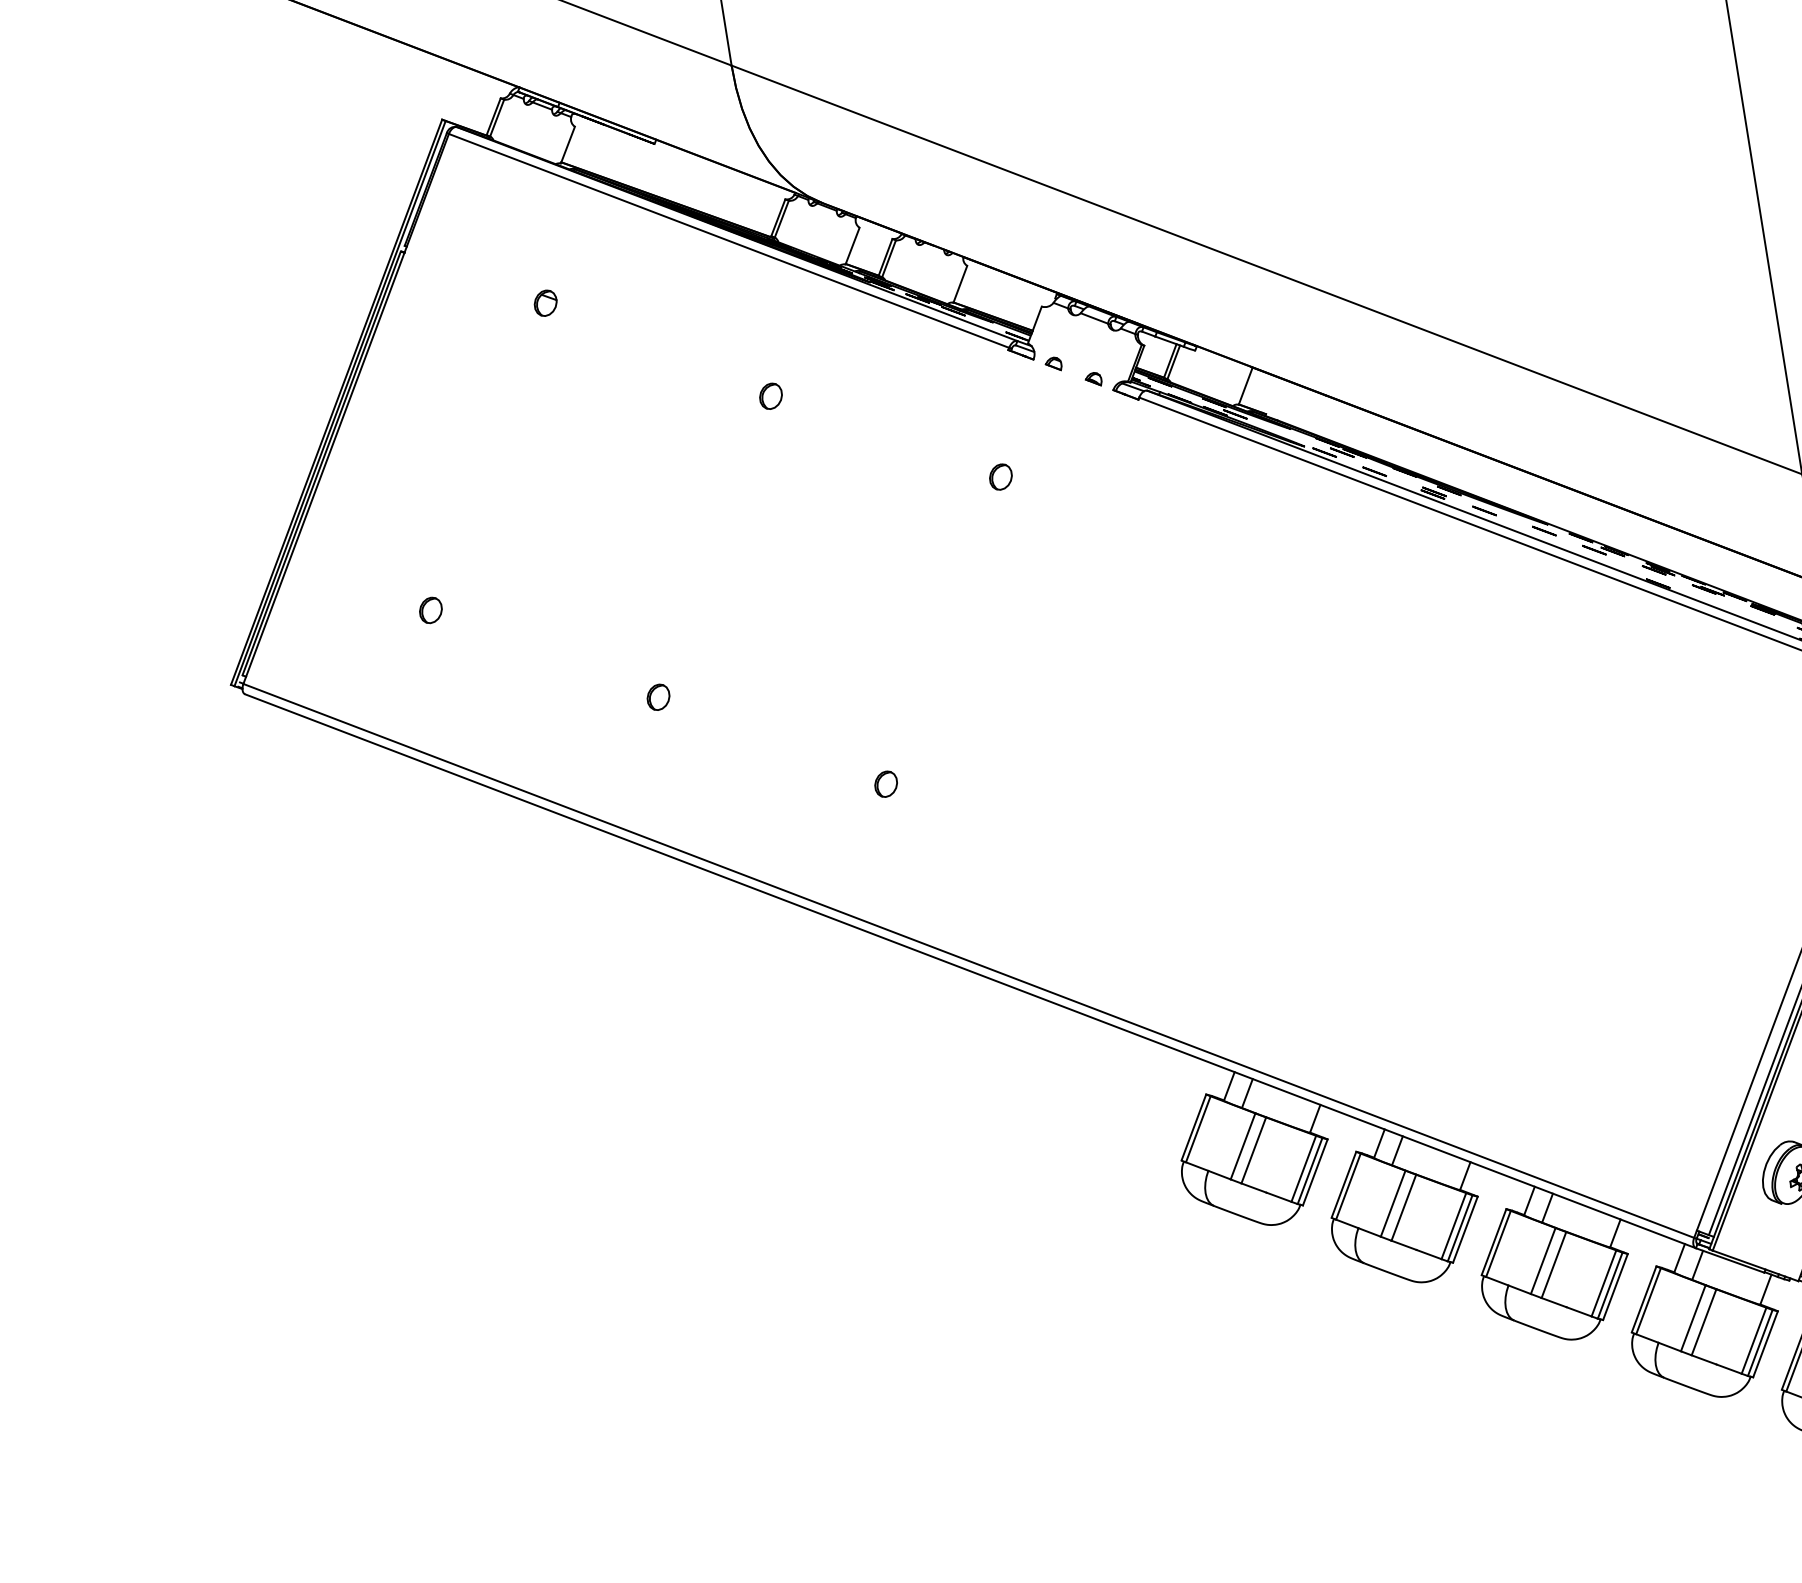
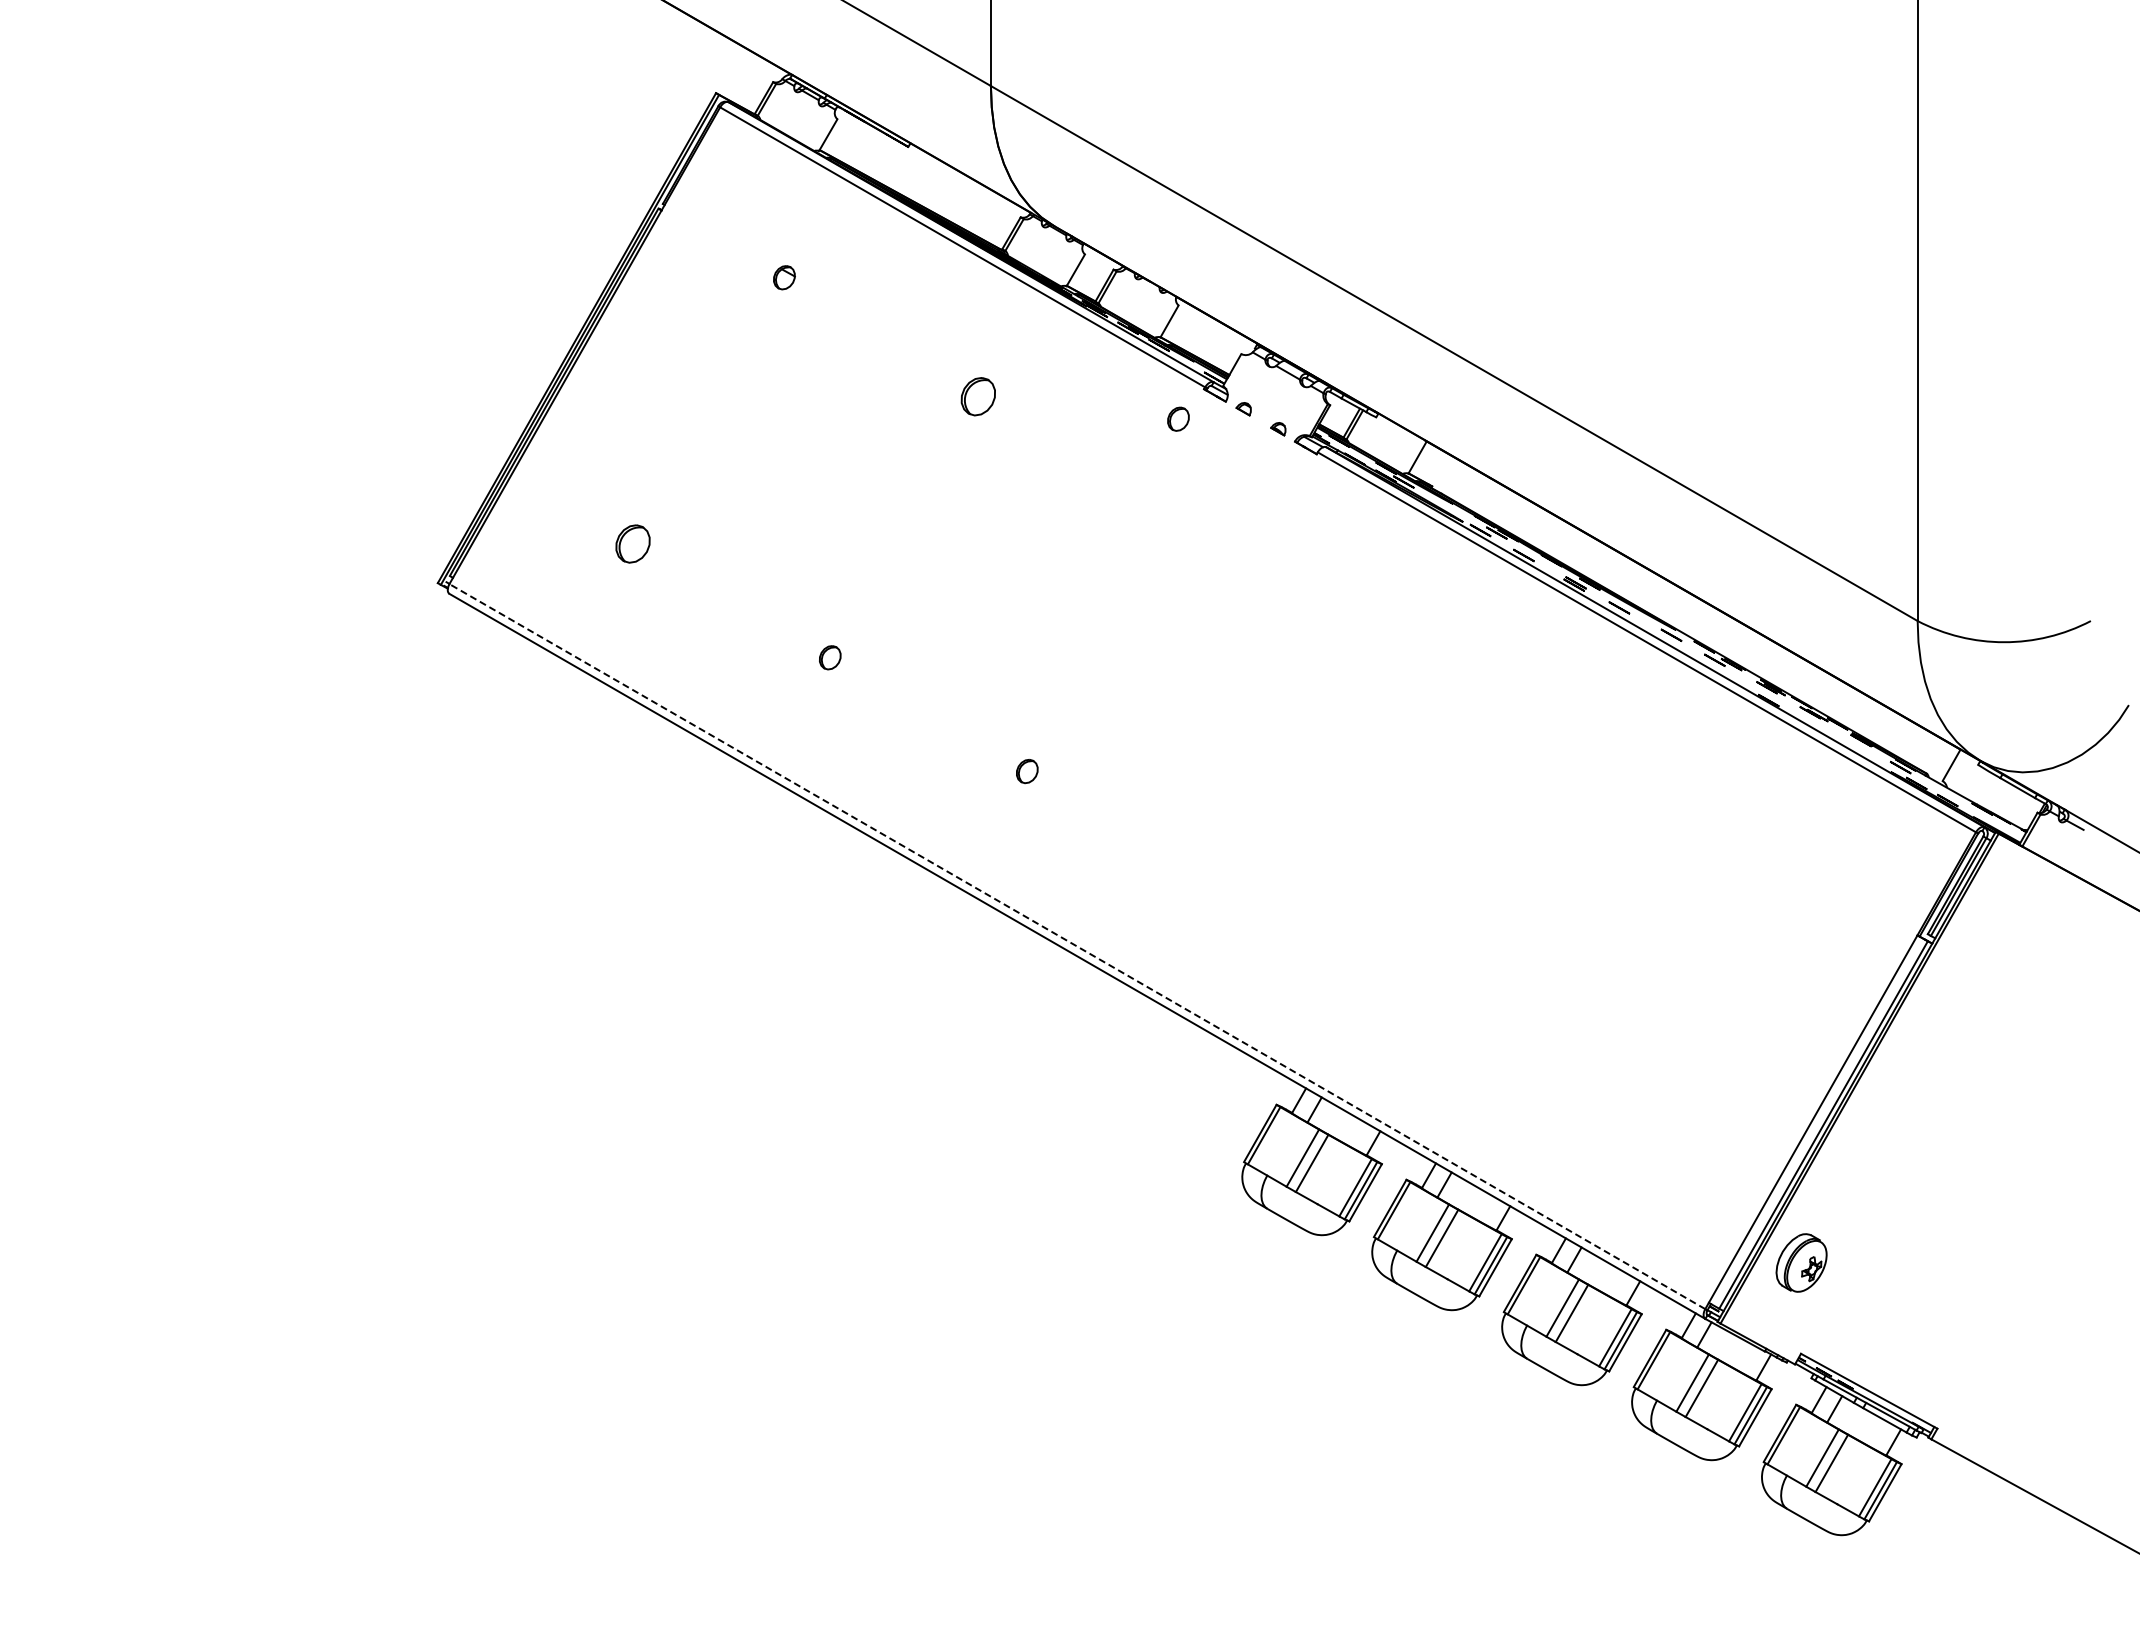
part: (771, 395) -> (978, 396), size x1.6
part: (1000, 476) -> (1178, 418), moved
part: (431, 609) -> (633, 543), size x1.6
line: (967, 960) -> (1076, 946), solid -> dashed

